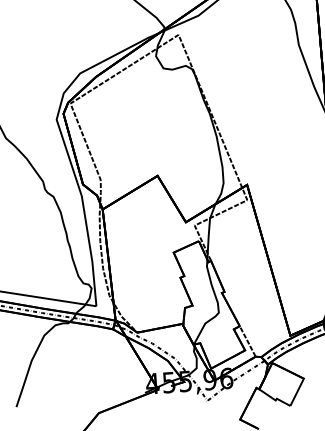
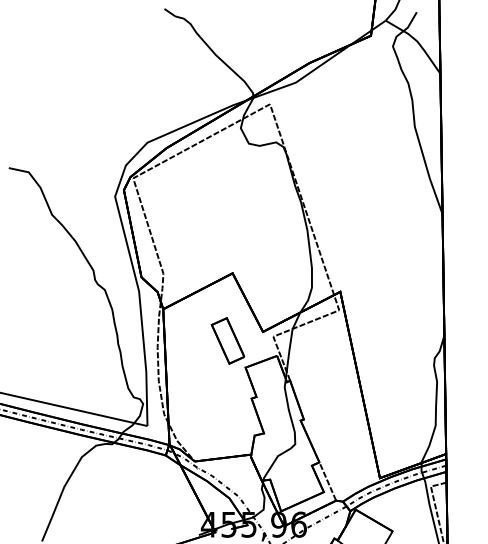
part: (157, 231) -> (227, 340), added

